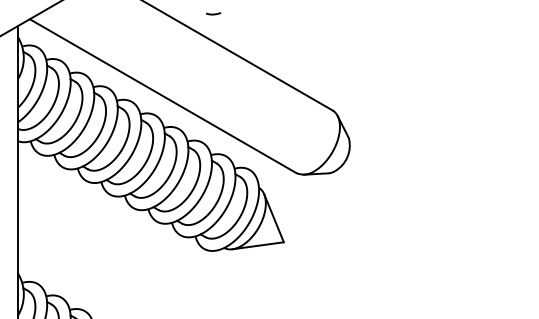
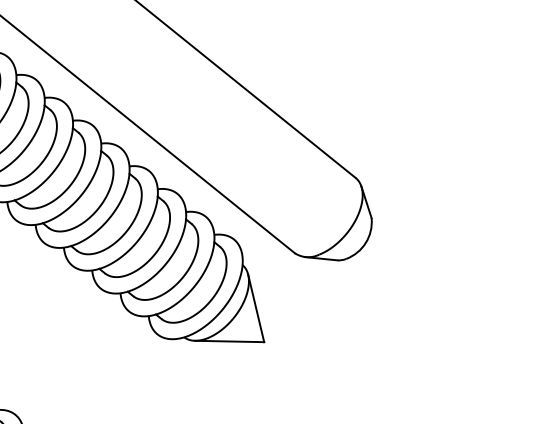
curve: (213, 13) -> (218, 25), removed

